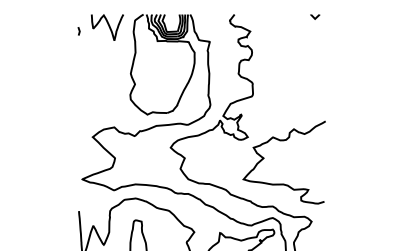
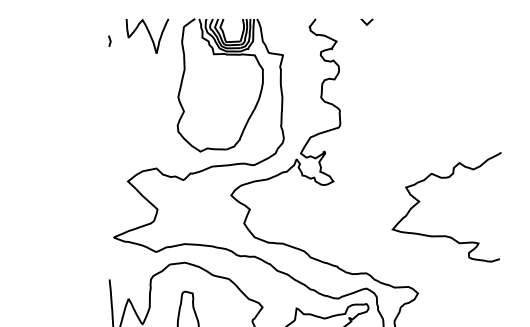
line: (314, 16) -> (366, 21), moved
curve: (264, 158) -> (420, 201), moved

